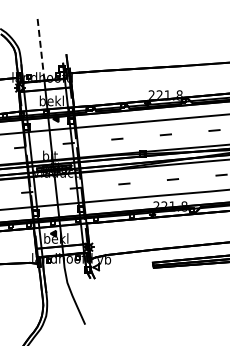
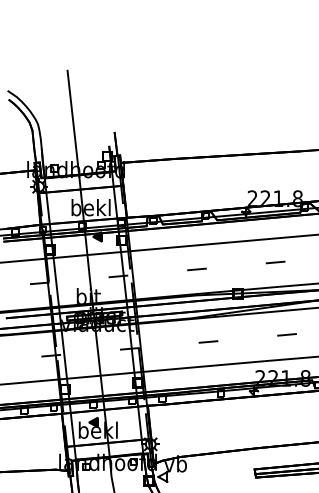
line: (40, 47) -> (72, 121), dashed -> solid

